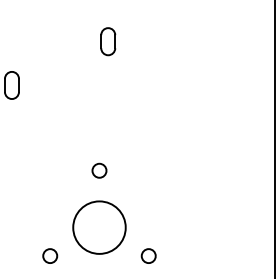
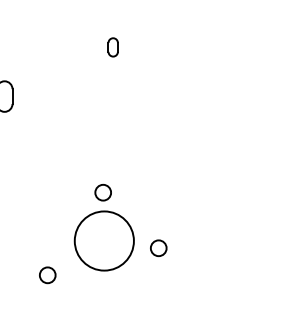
part: (108, 41) -> (113, 47), size x0.6
circle: (99, 227) -> (104, 240), moved
circle: (50, 255) -> (48, 274), moved
circle: (148, 255) -> (158, 247), moved

